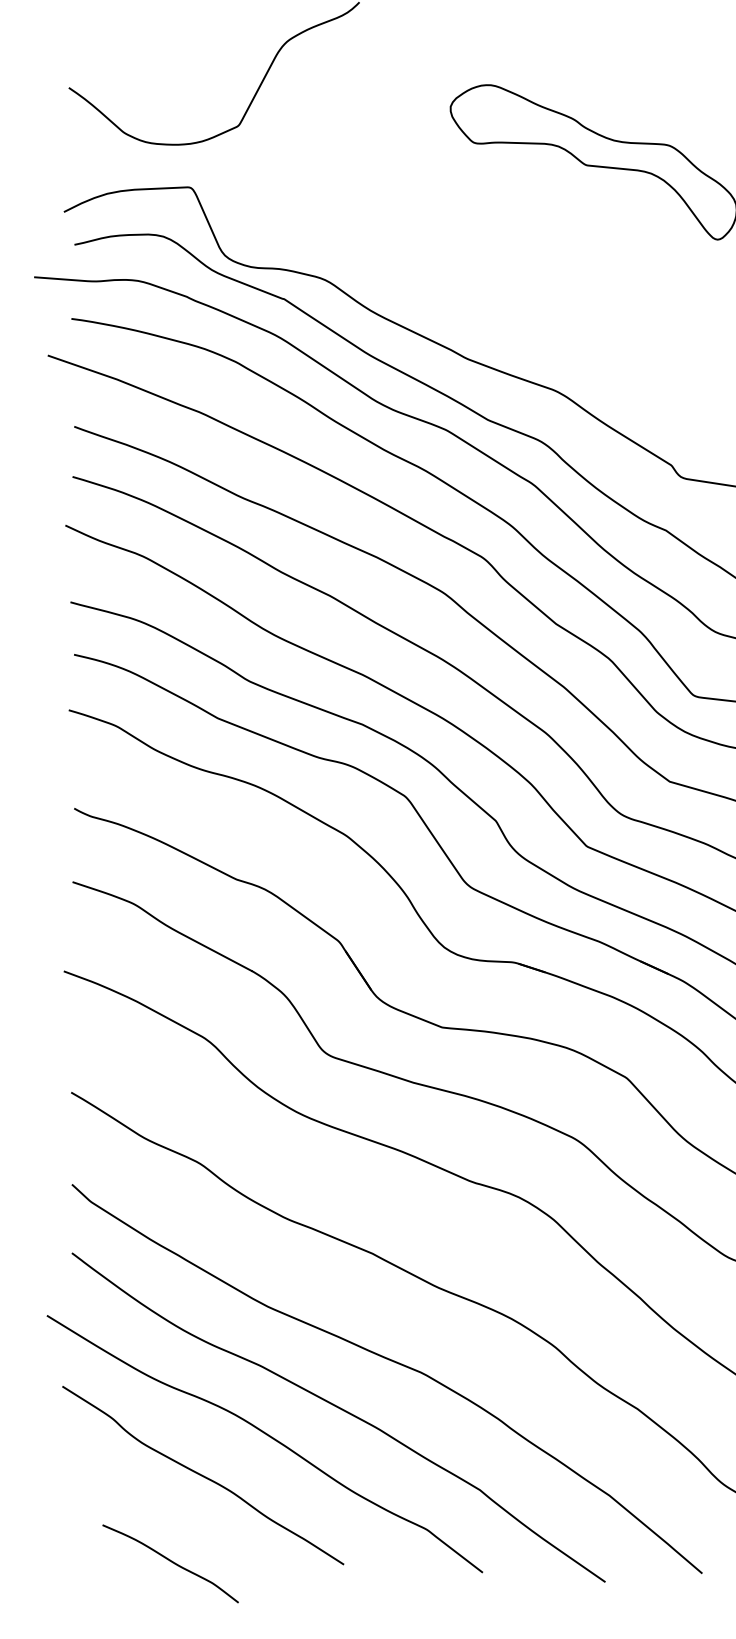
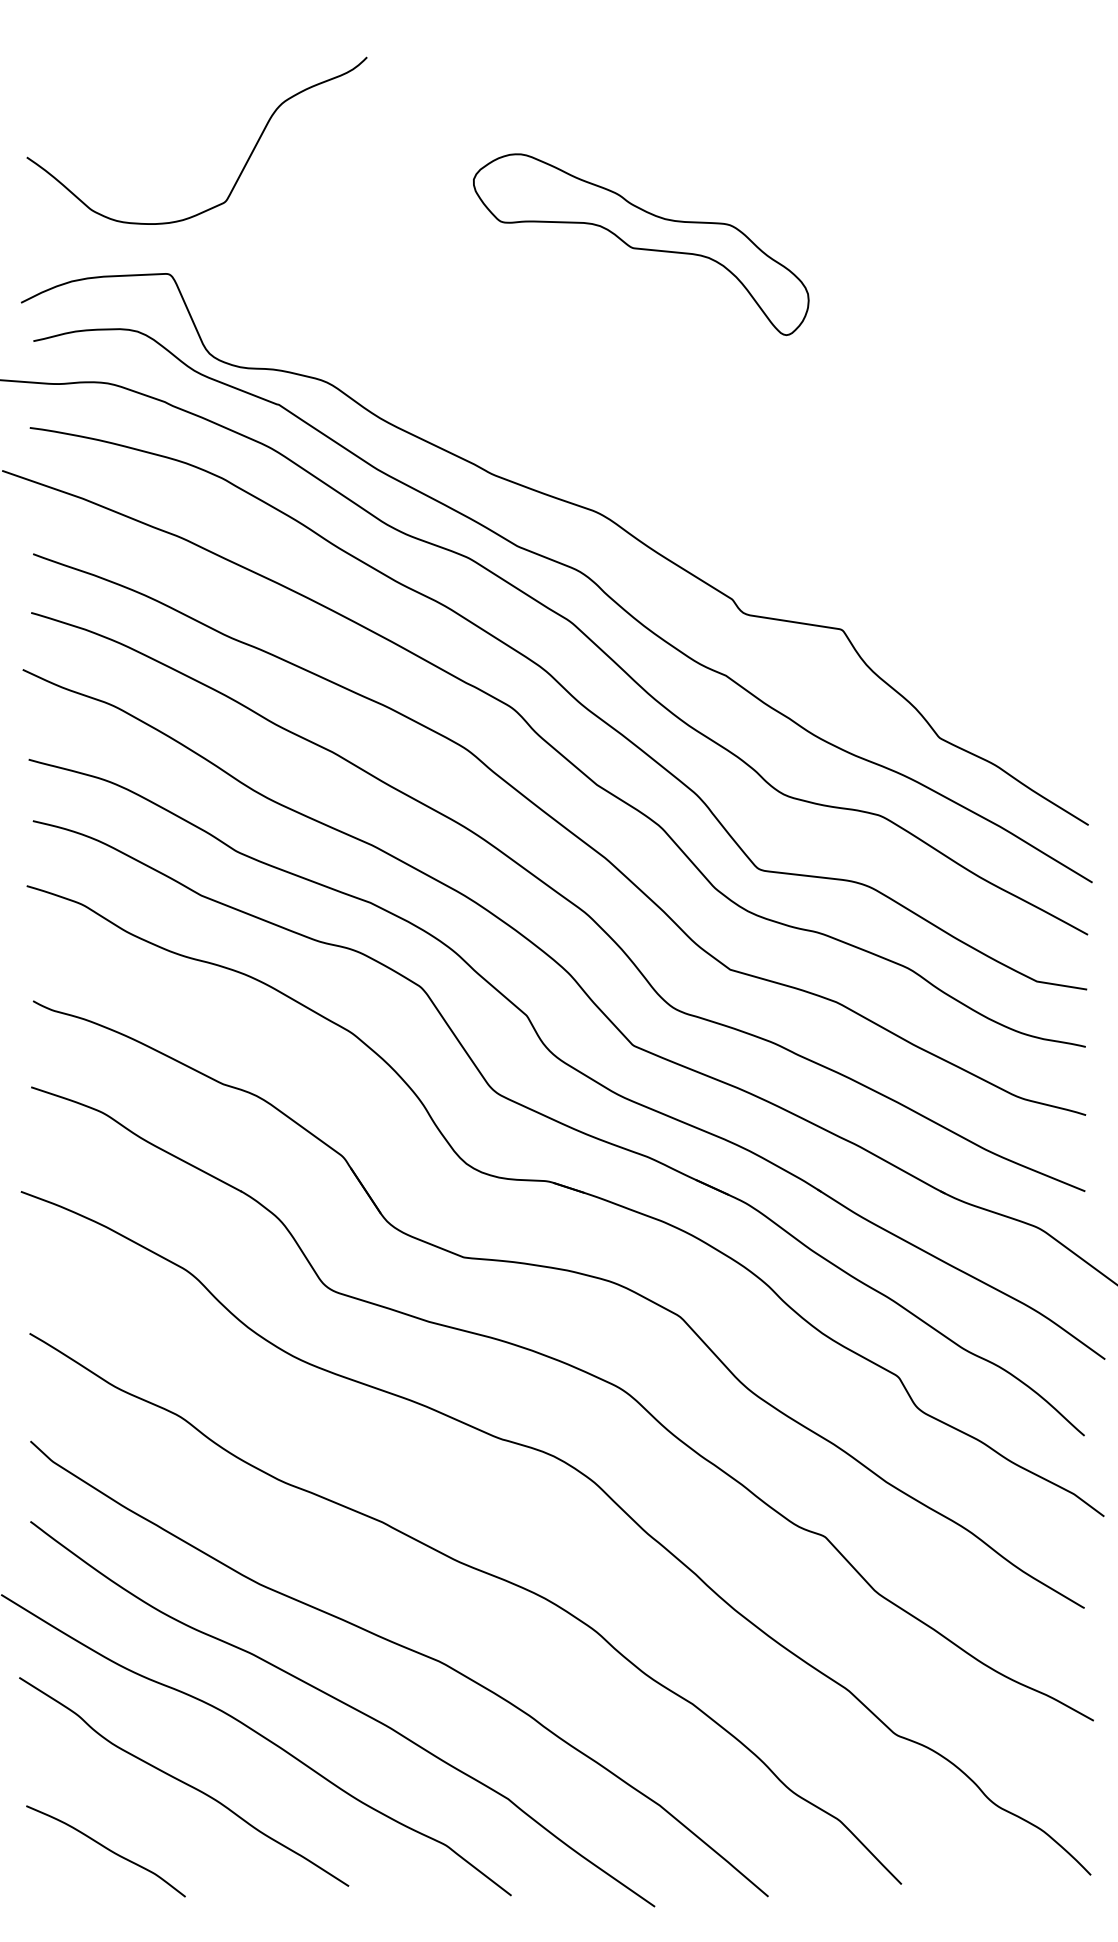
curve: (171, 1562) -> (106, 1849), moved

